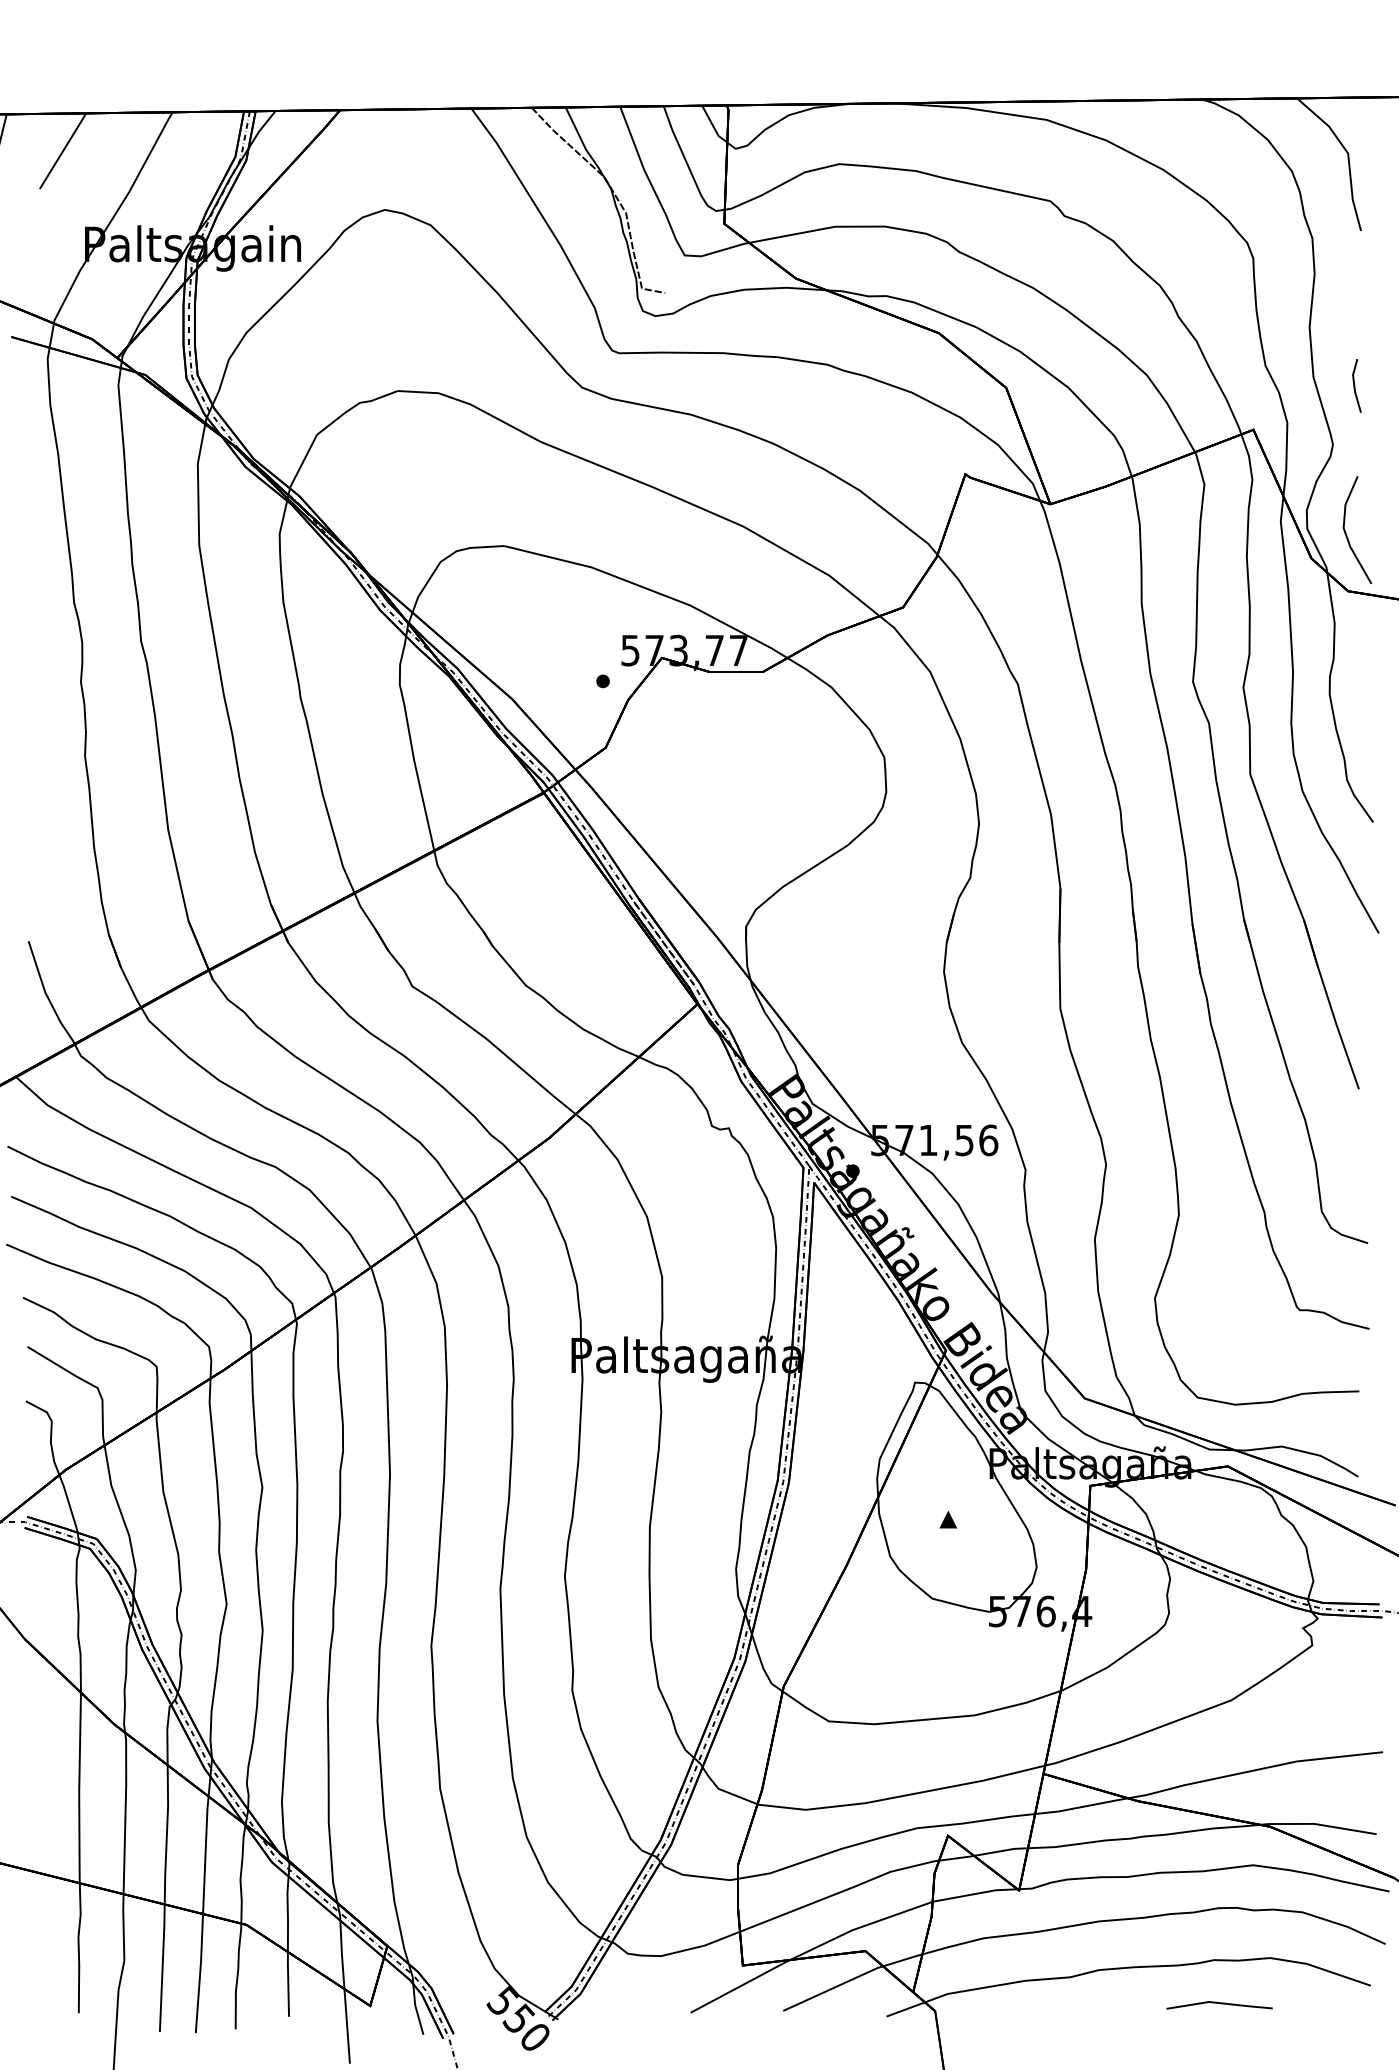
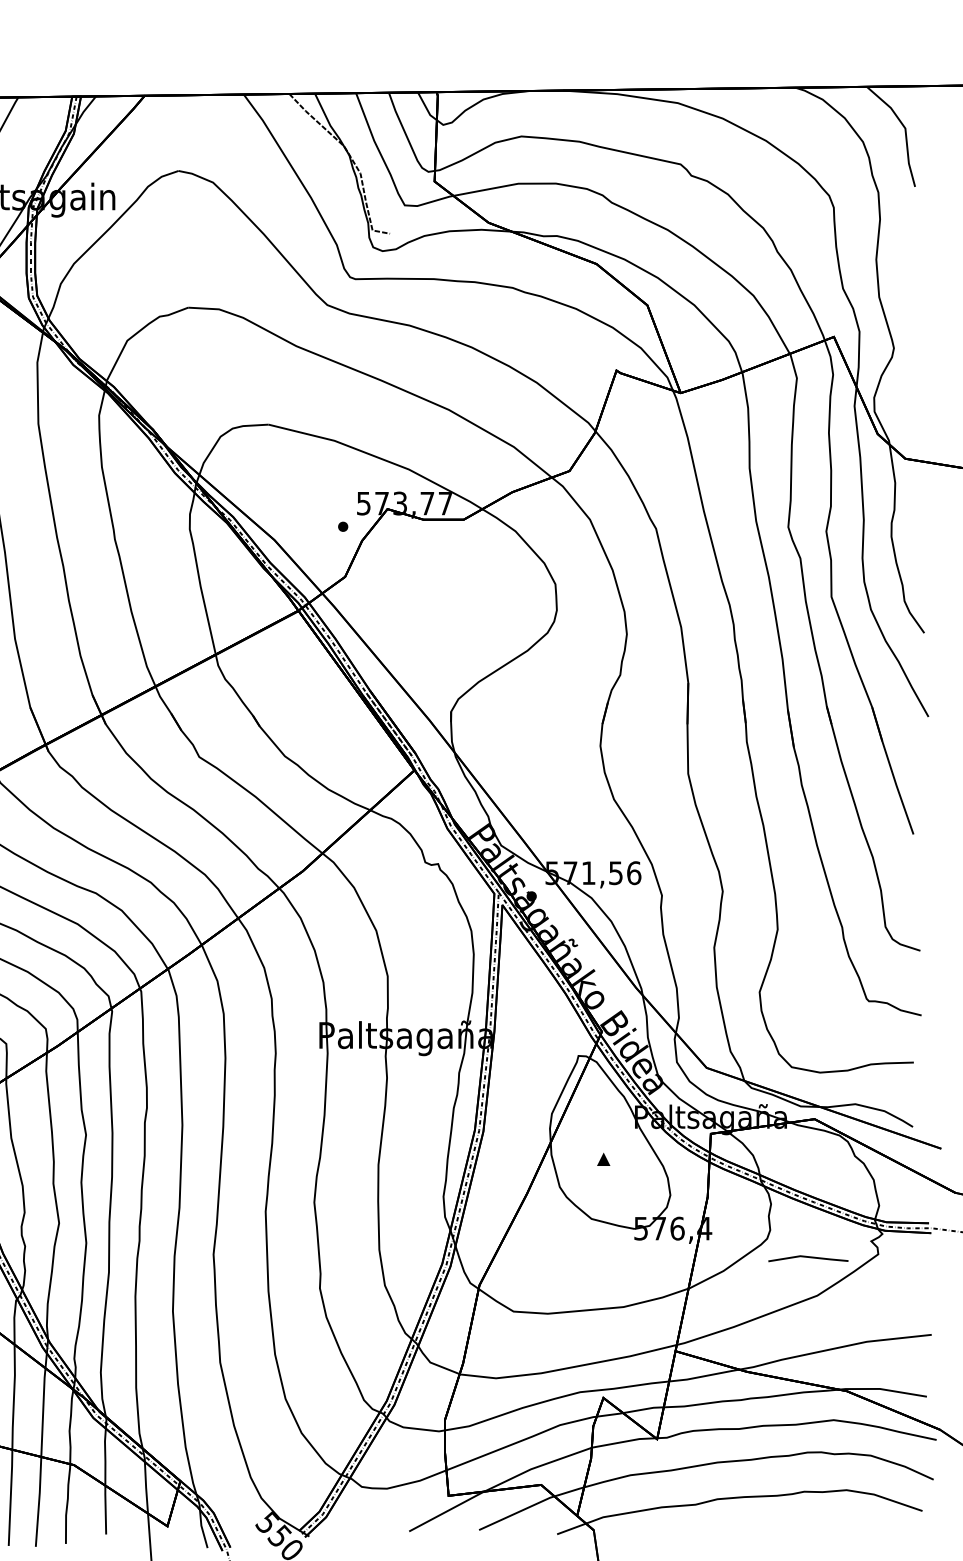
line: (1355, 385) -> (910, 303), removed
line: (1346, 532) -> (904, 414), removed
line: (1220, 2004) -> (809, 1258), moved

